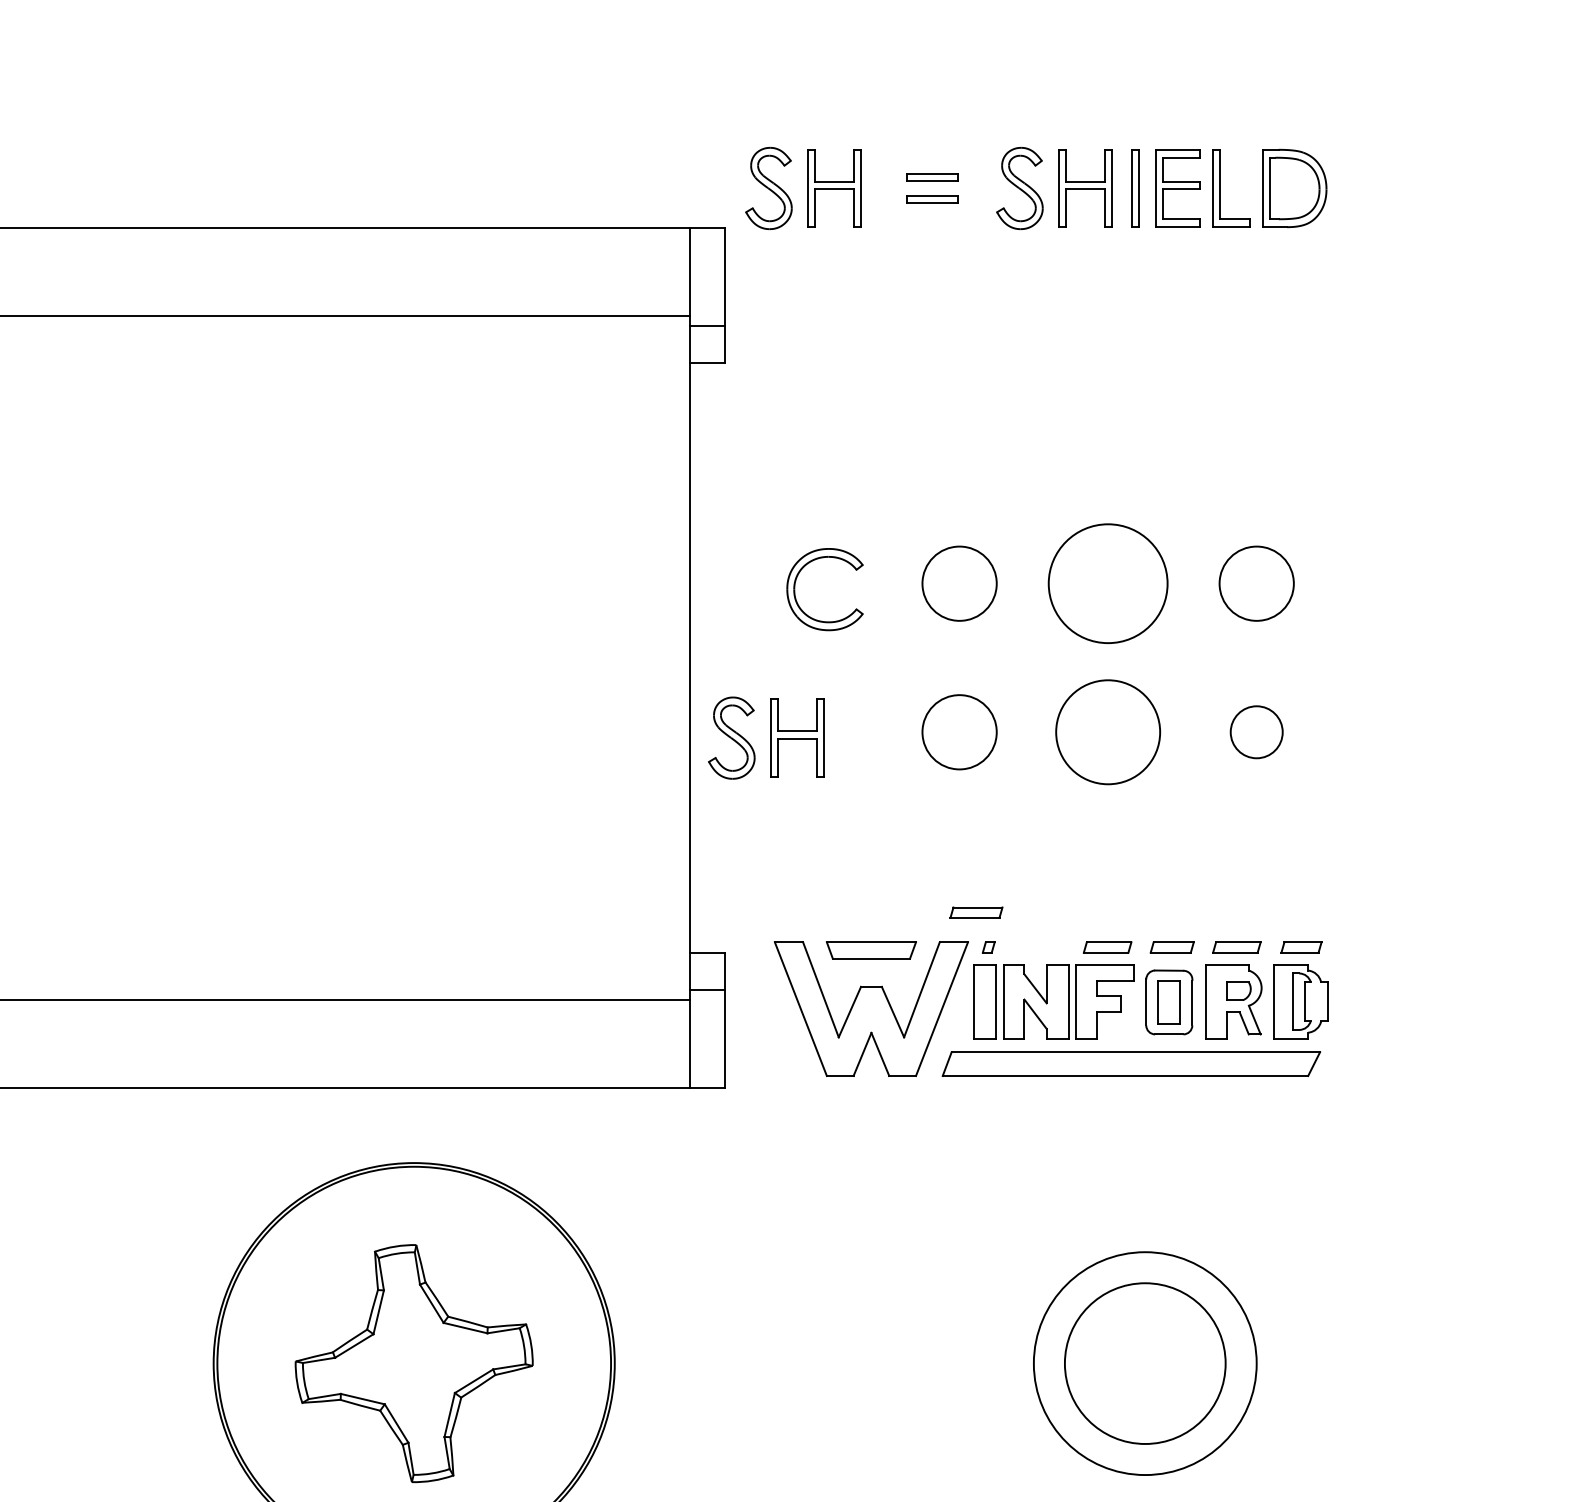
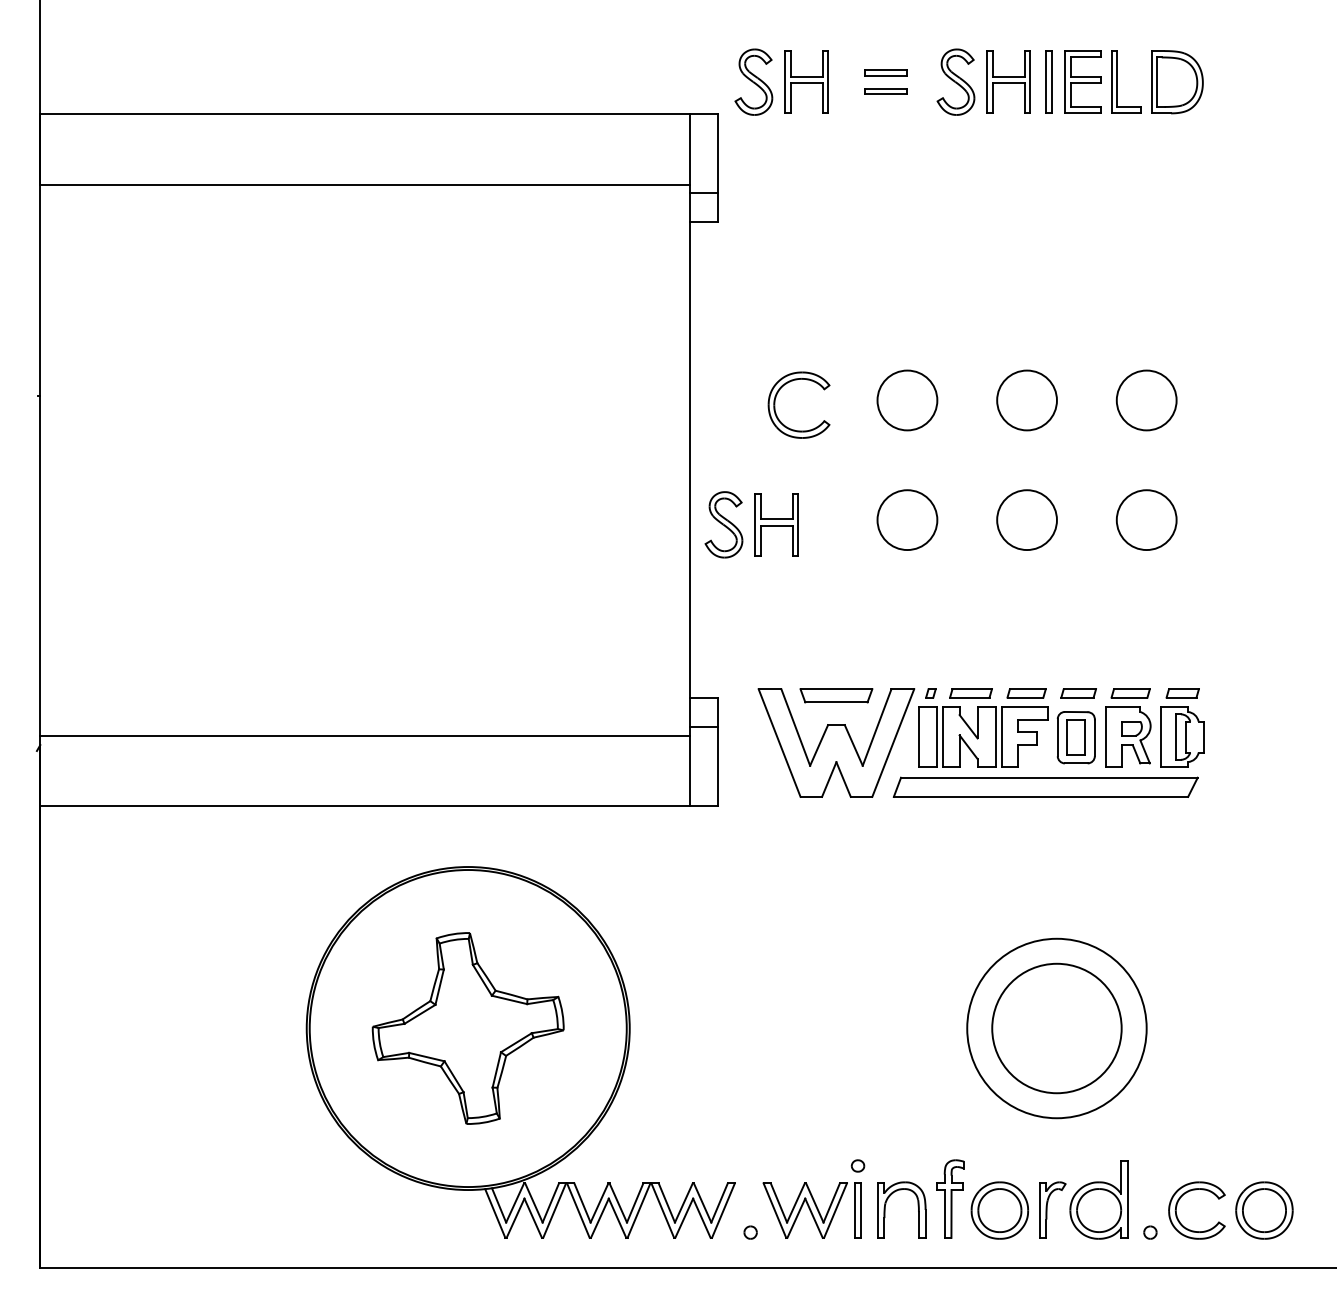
circle: (1107, 583) -> (1026, 400), size x0.62
circle: (1107, 732) -> (1026, 520), size x0.71
circle: (1256, 732) -> (1146, 520), size x1.43
part: (975, 912) -> (970, 693), moved

